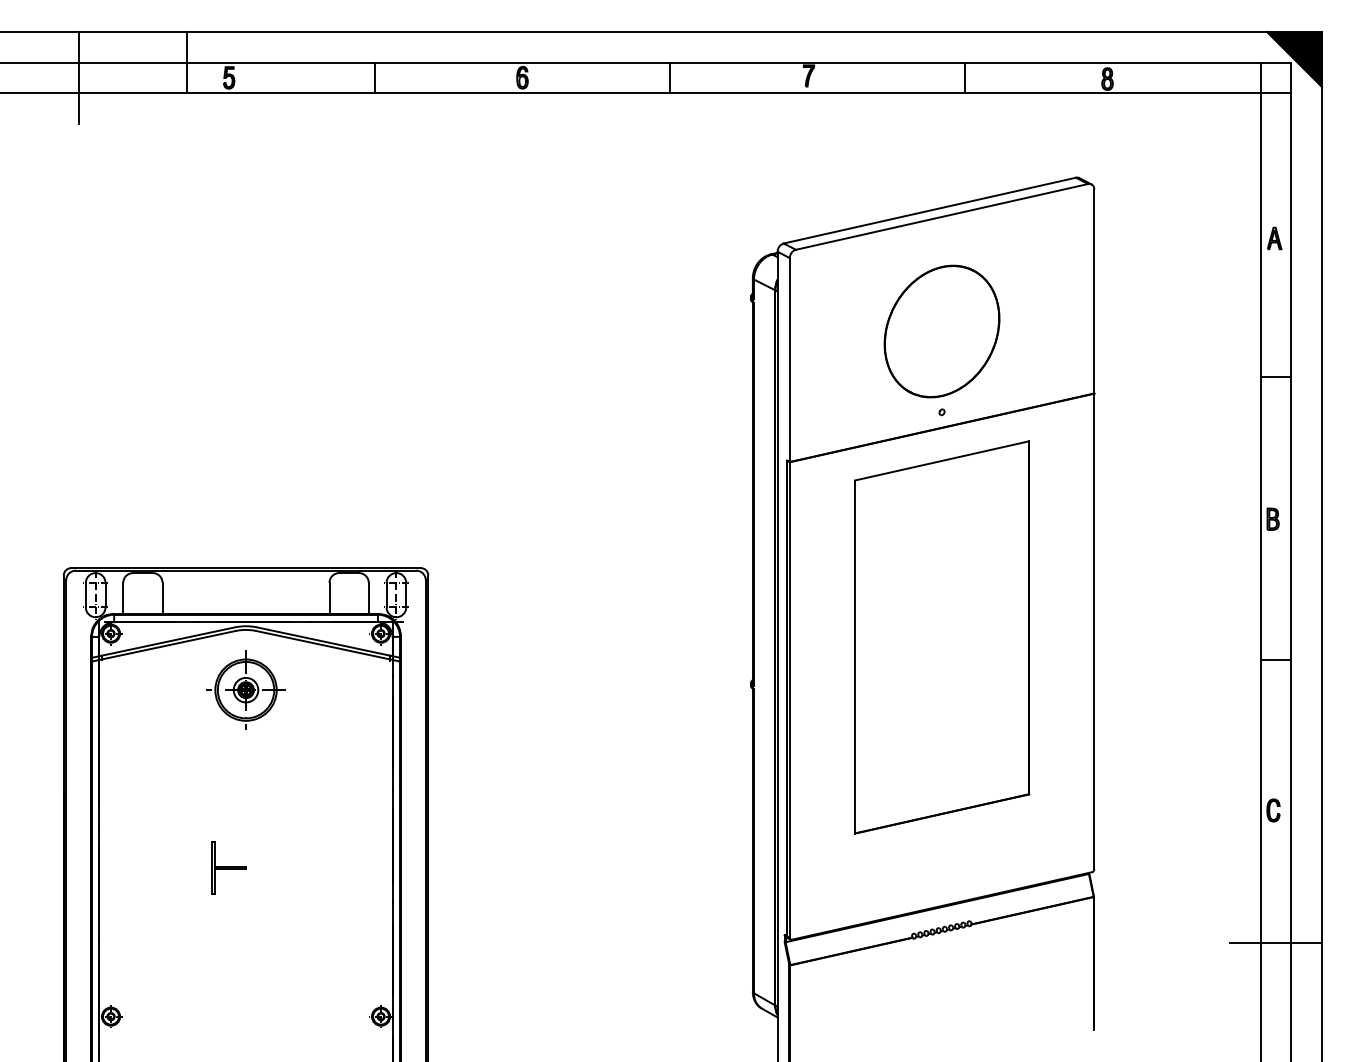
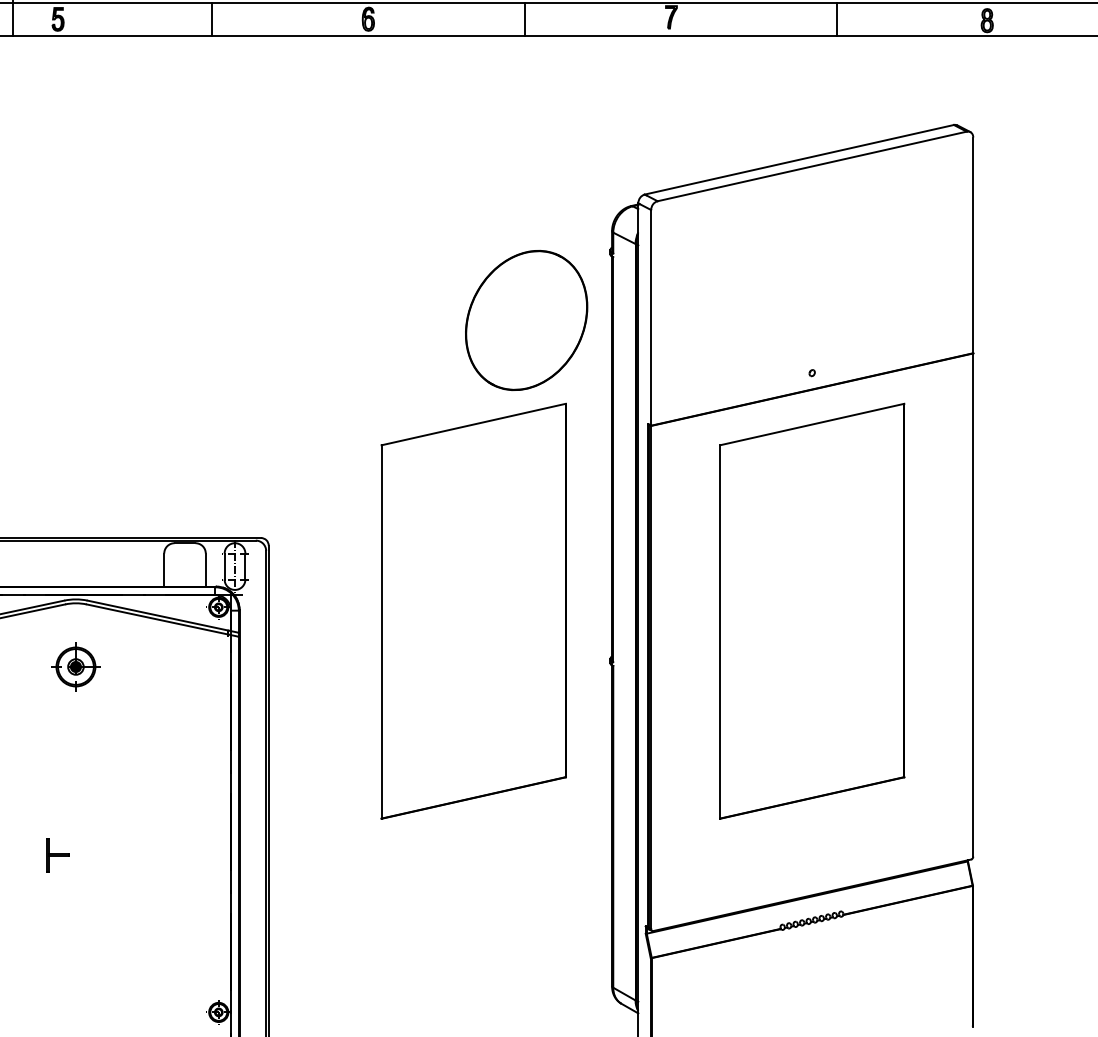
part: (941, 331) -> (526, 320), moved
part: (622, 637) -> (474, 611), added
part: (245, 689) -> (75, 666), size x0.6
part: (228, 867) -> (57, 854), size x0.6

